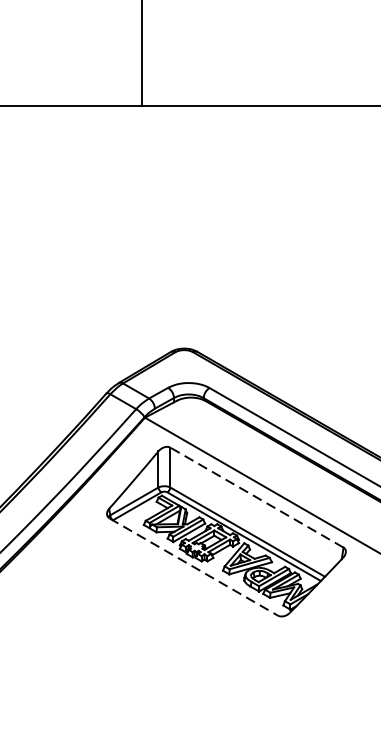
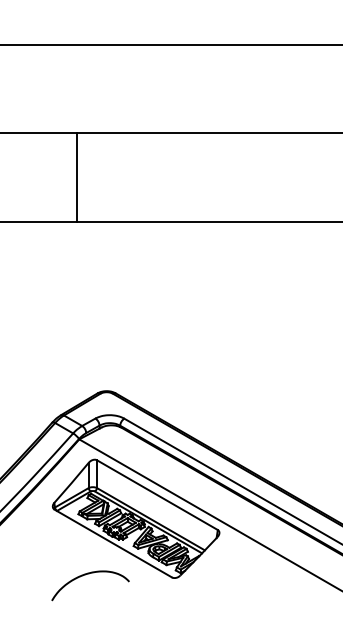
line: (257, 498) -> (157, 495), dashed -> solid
line: (194, 566) -> (113, 543), dashed -> solid
curve: (159, 611) -> (89, 574), added

